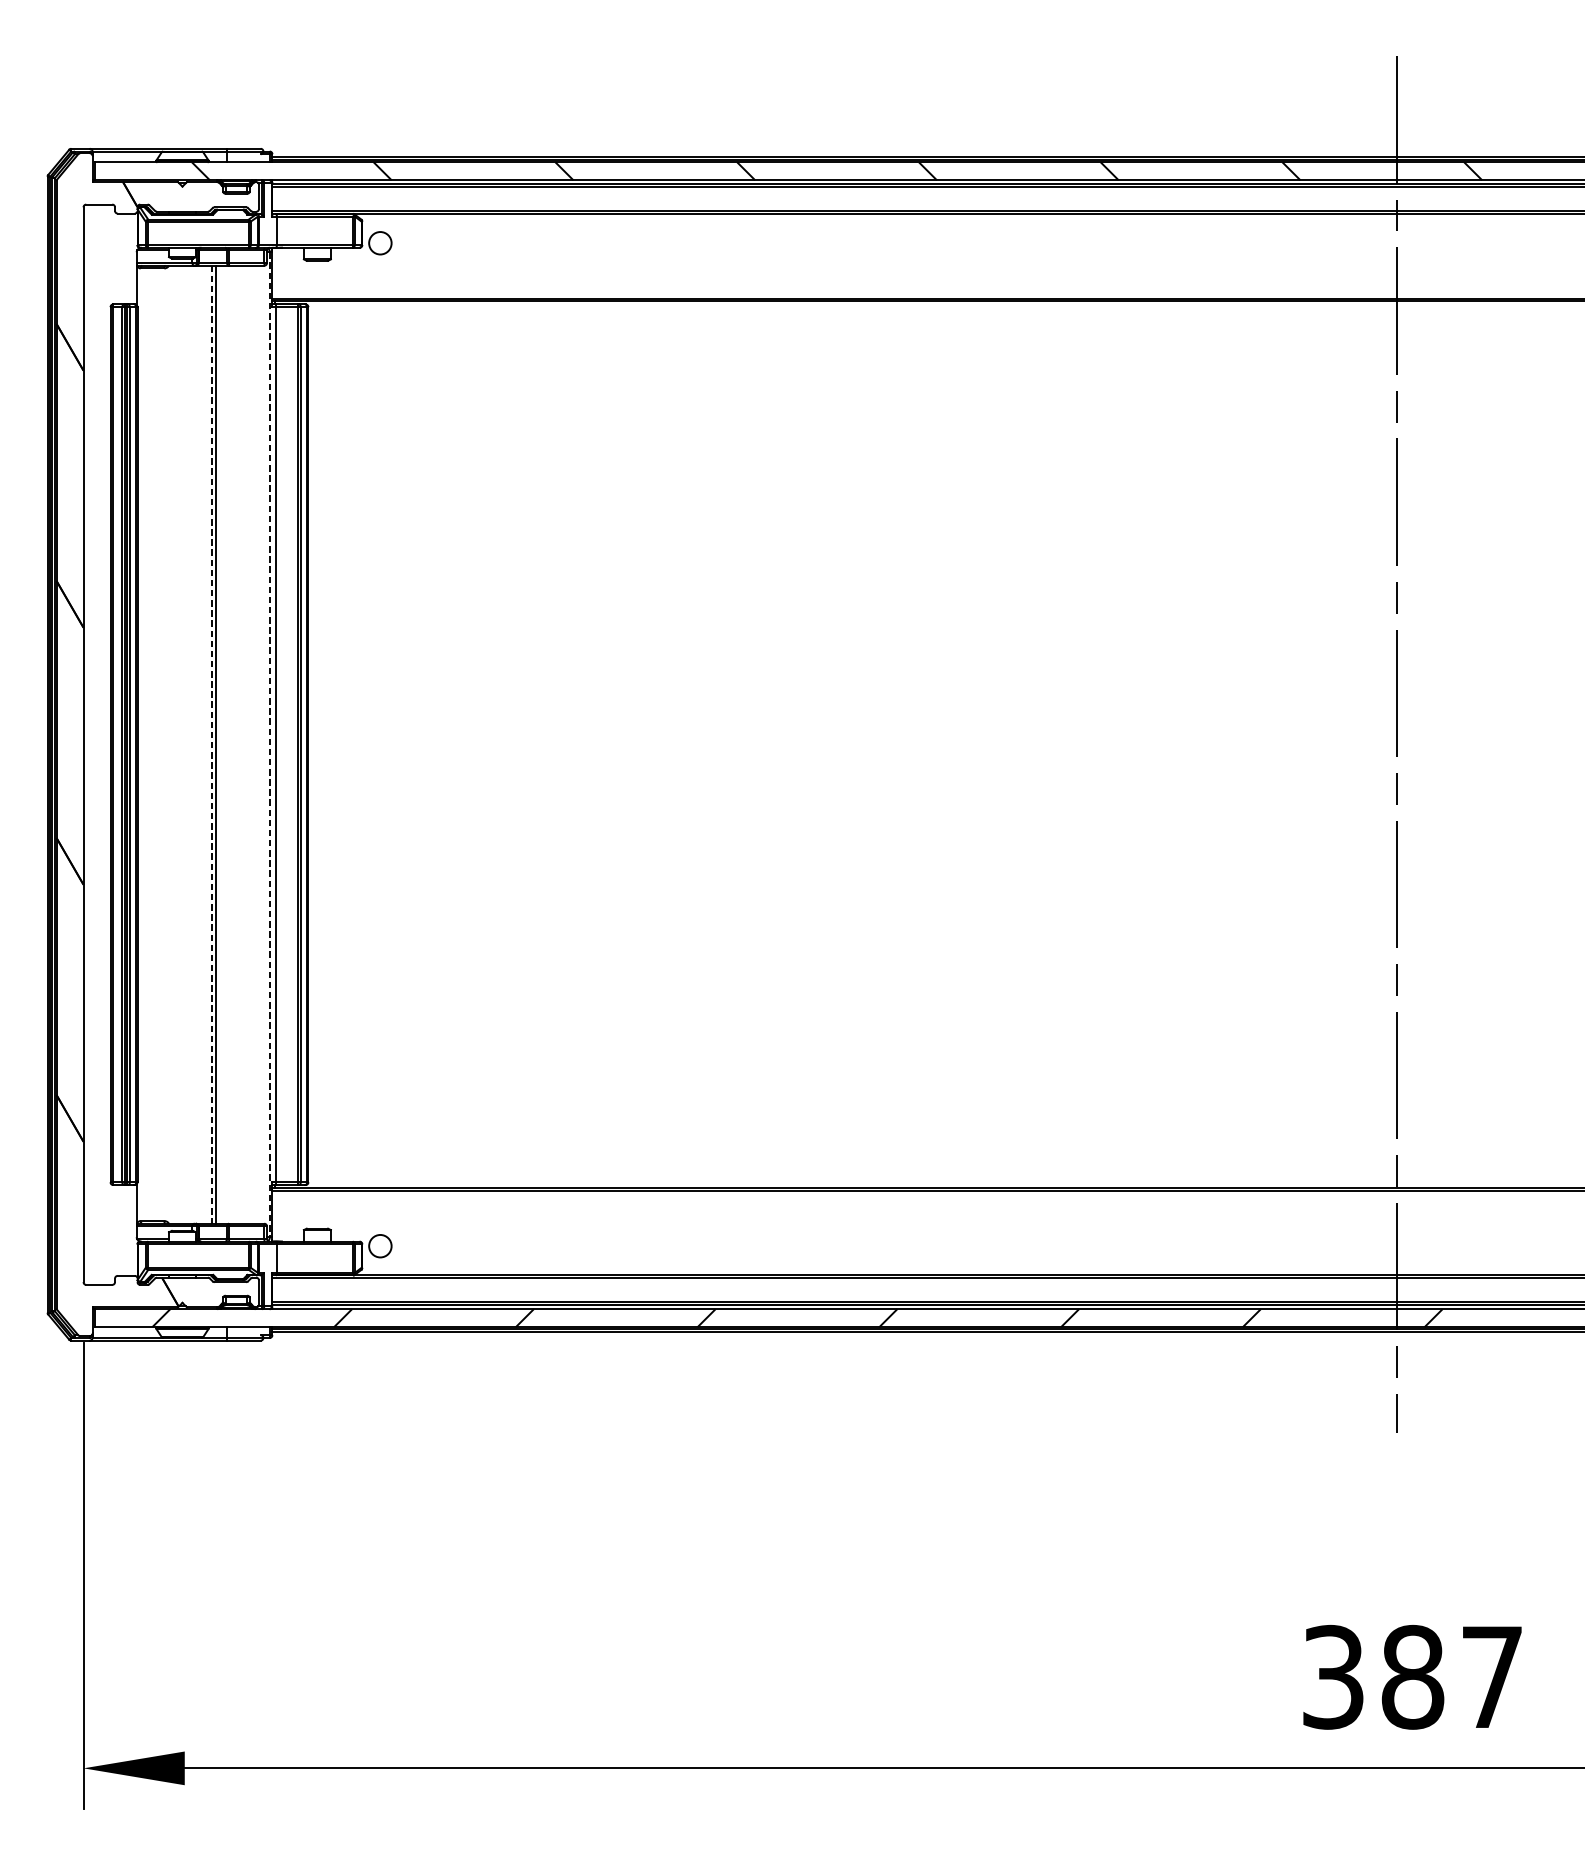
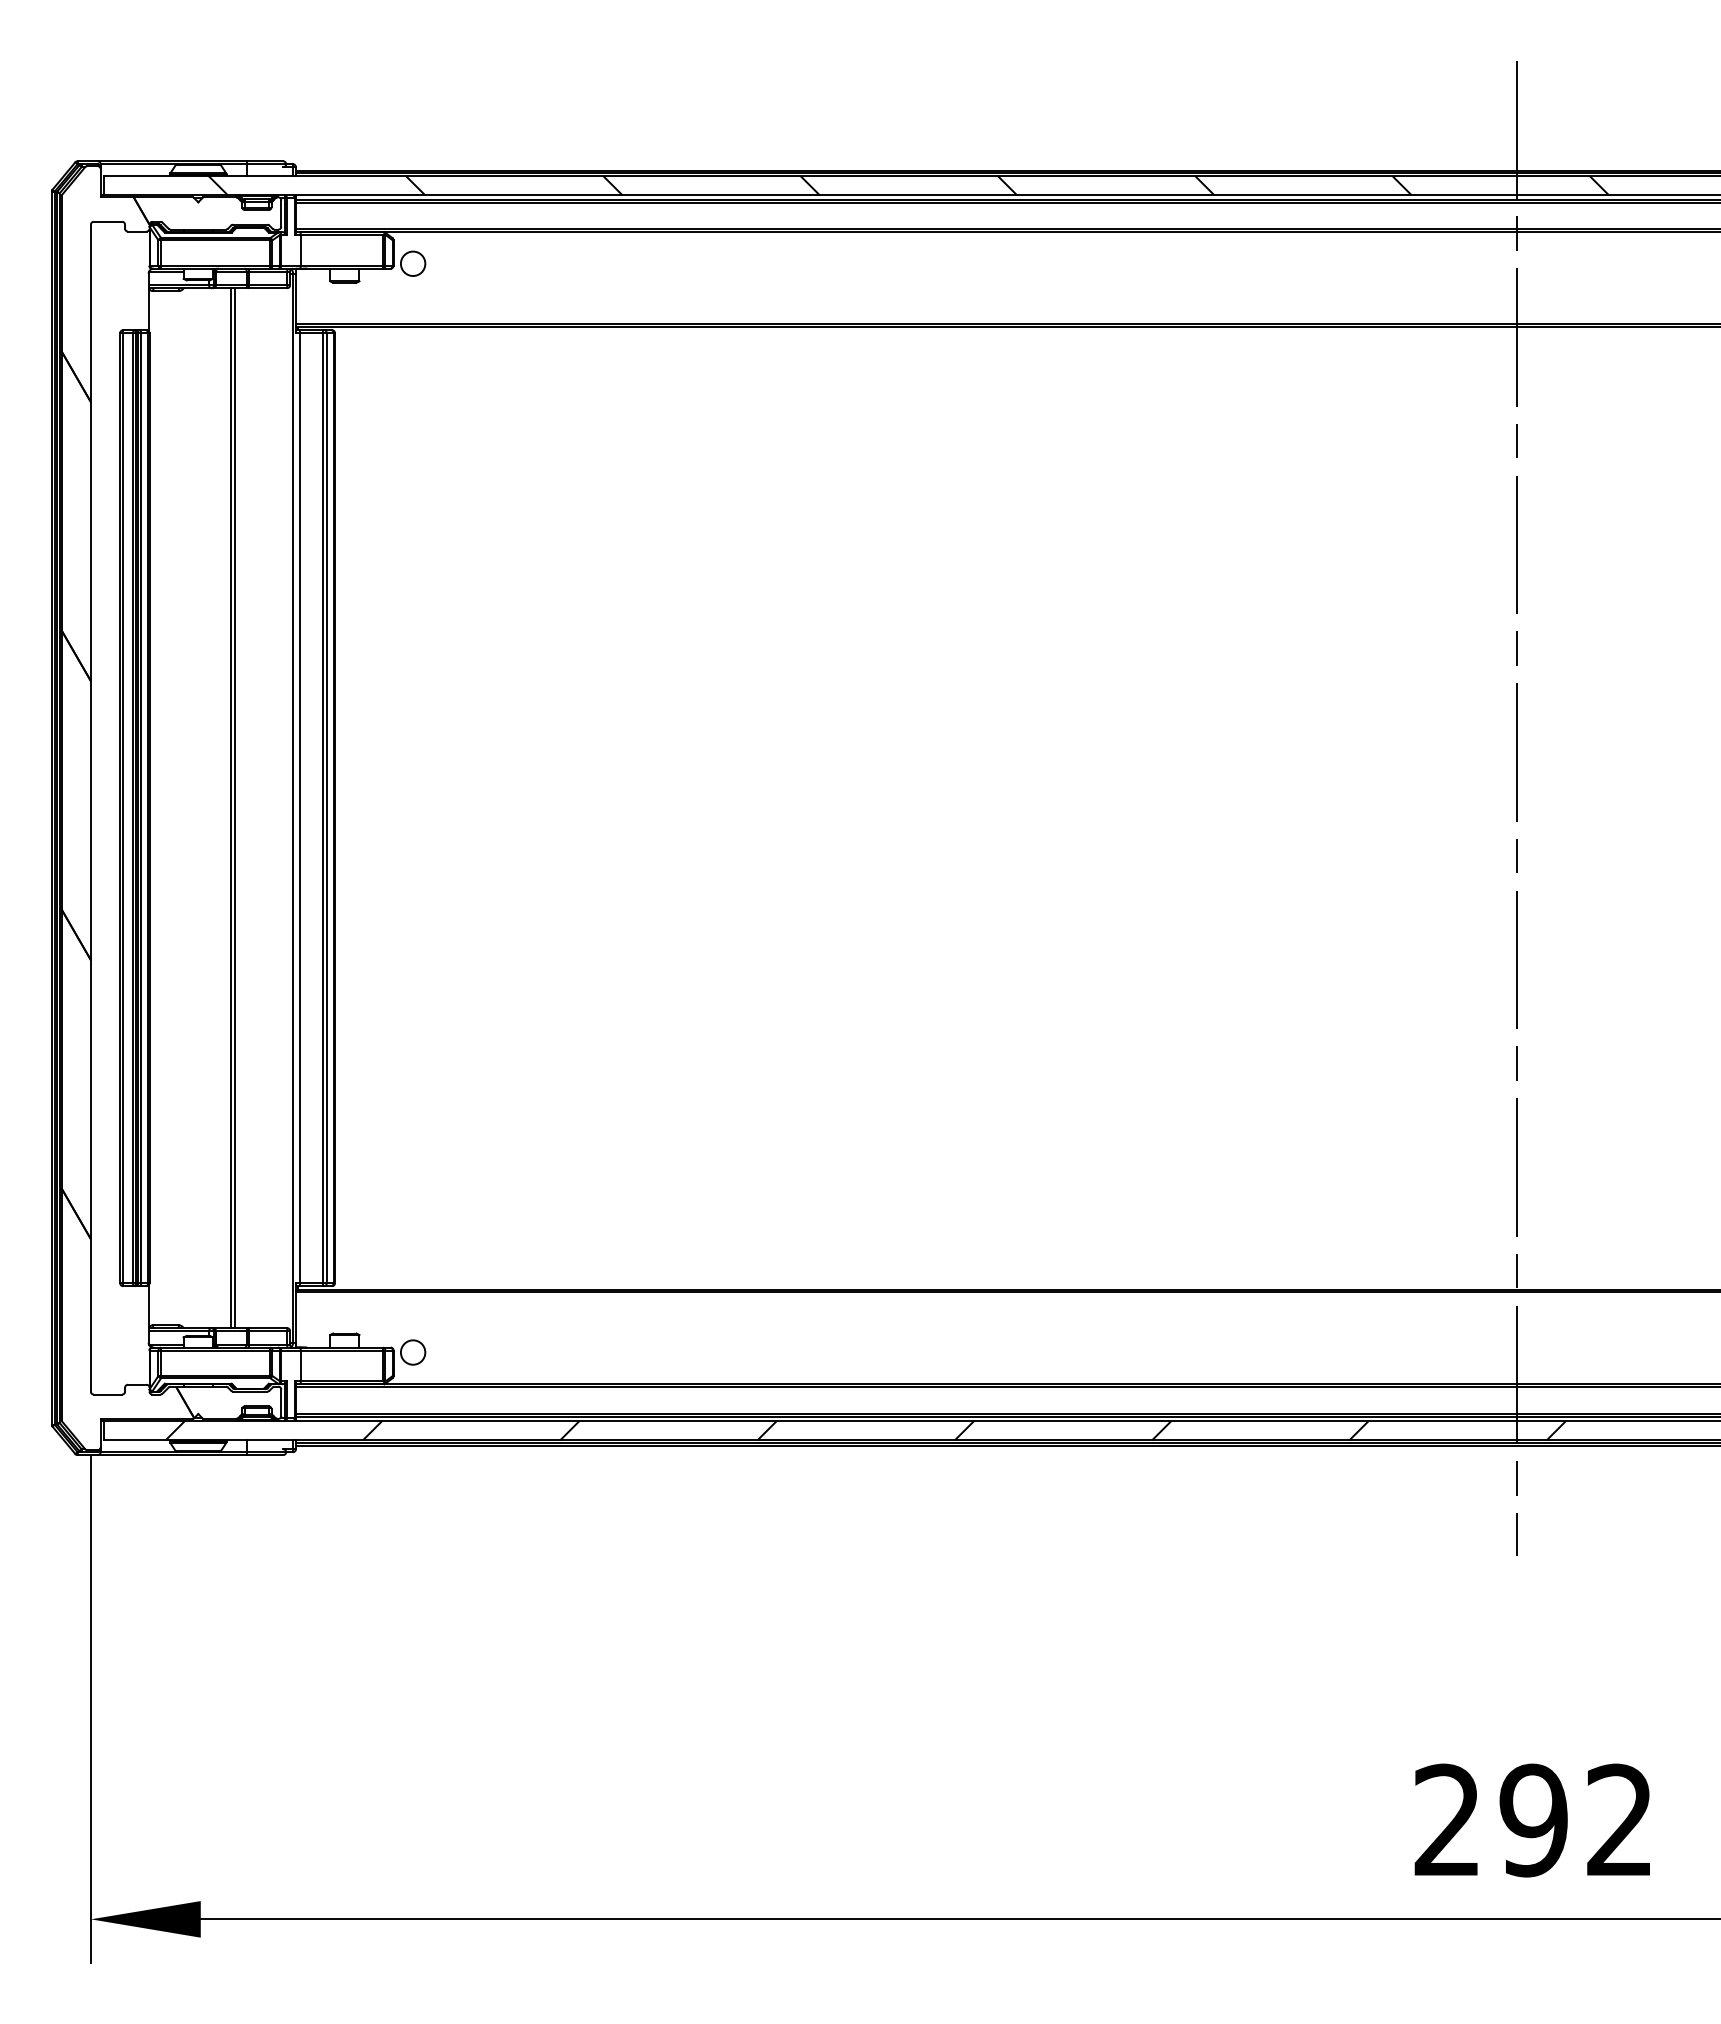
line: (212, 745) -> (230, 808), dashed -> solid
line: (270, 745) -> (293, 808), dashed -> solid
text: (1411, 1677) -> (1532, 1820), 387 -> 292

